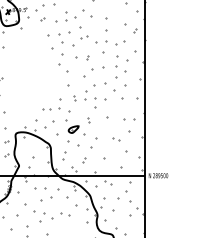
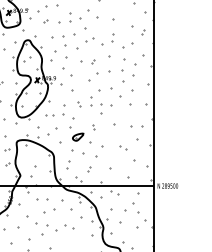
part: (106, 35) -> (112, 37), size x0.62
part: (34, 75) -> (36, 79), added

